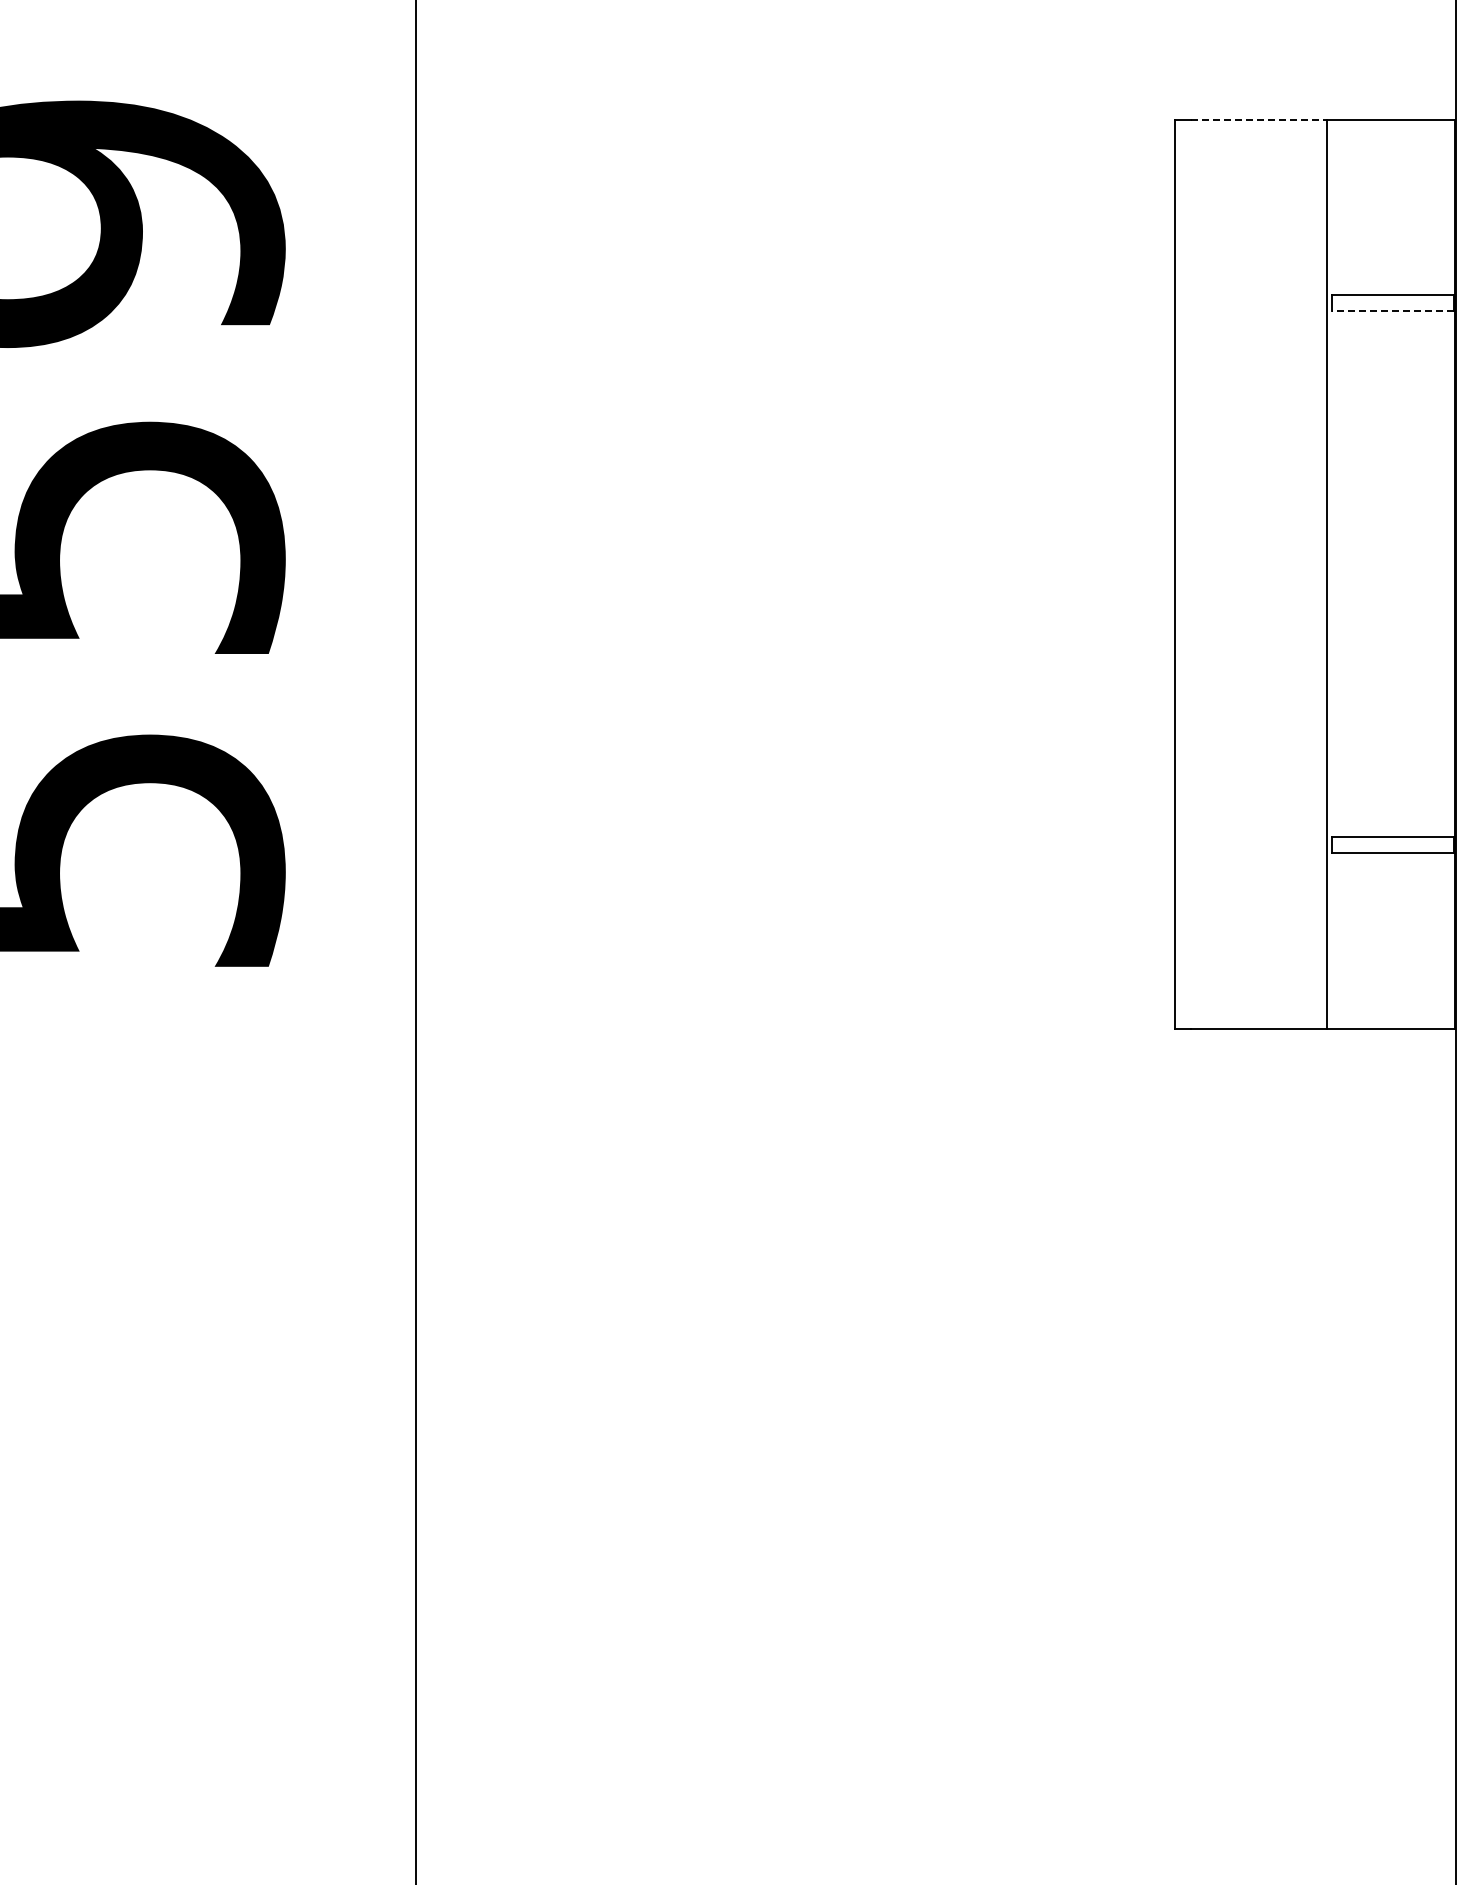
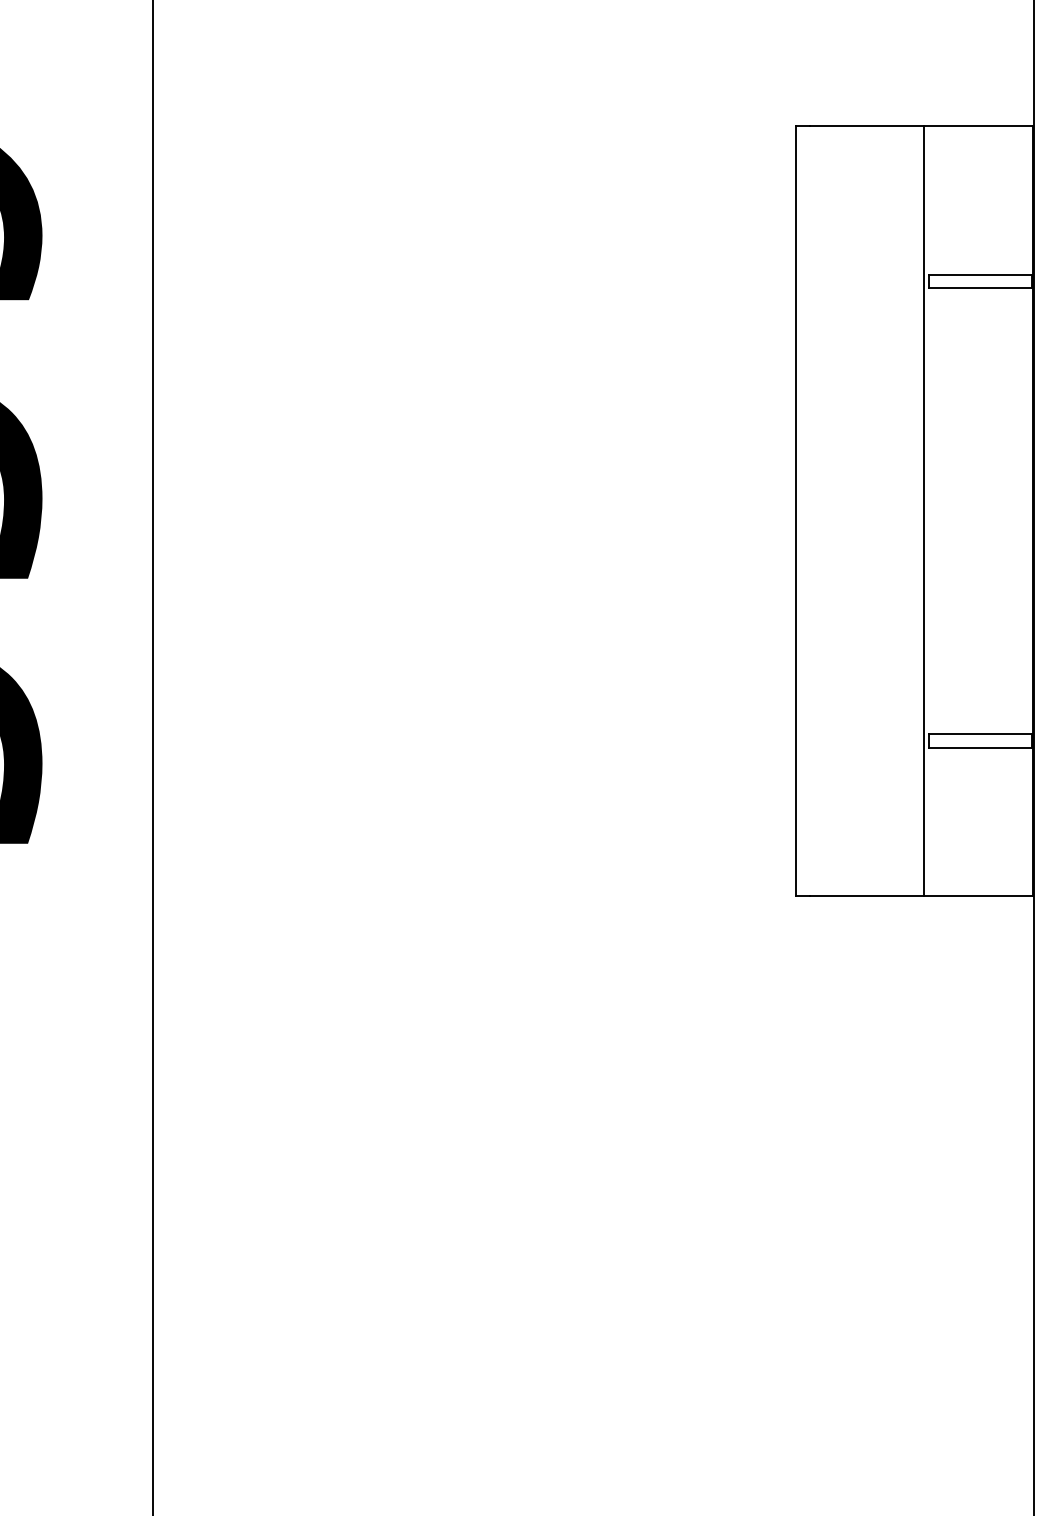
line: (1258, 119) -> (866, 125), dashed -> solid
line: (1393, 311) -> (980, 288), dashed -> solid

